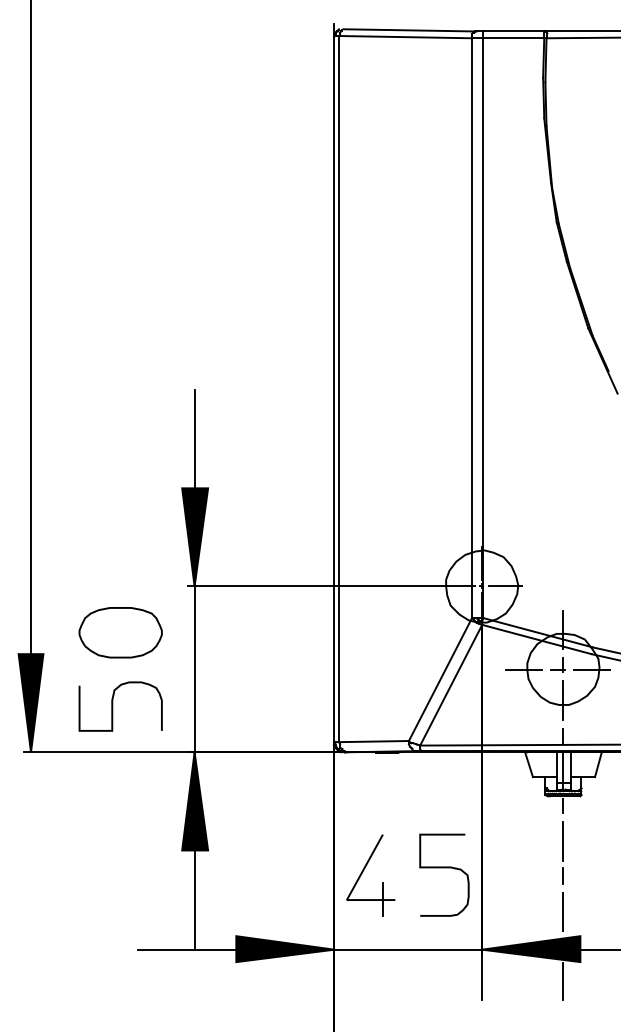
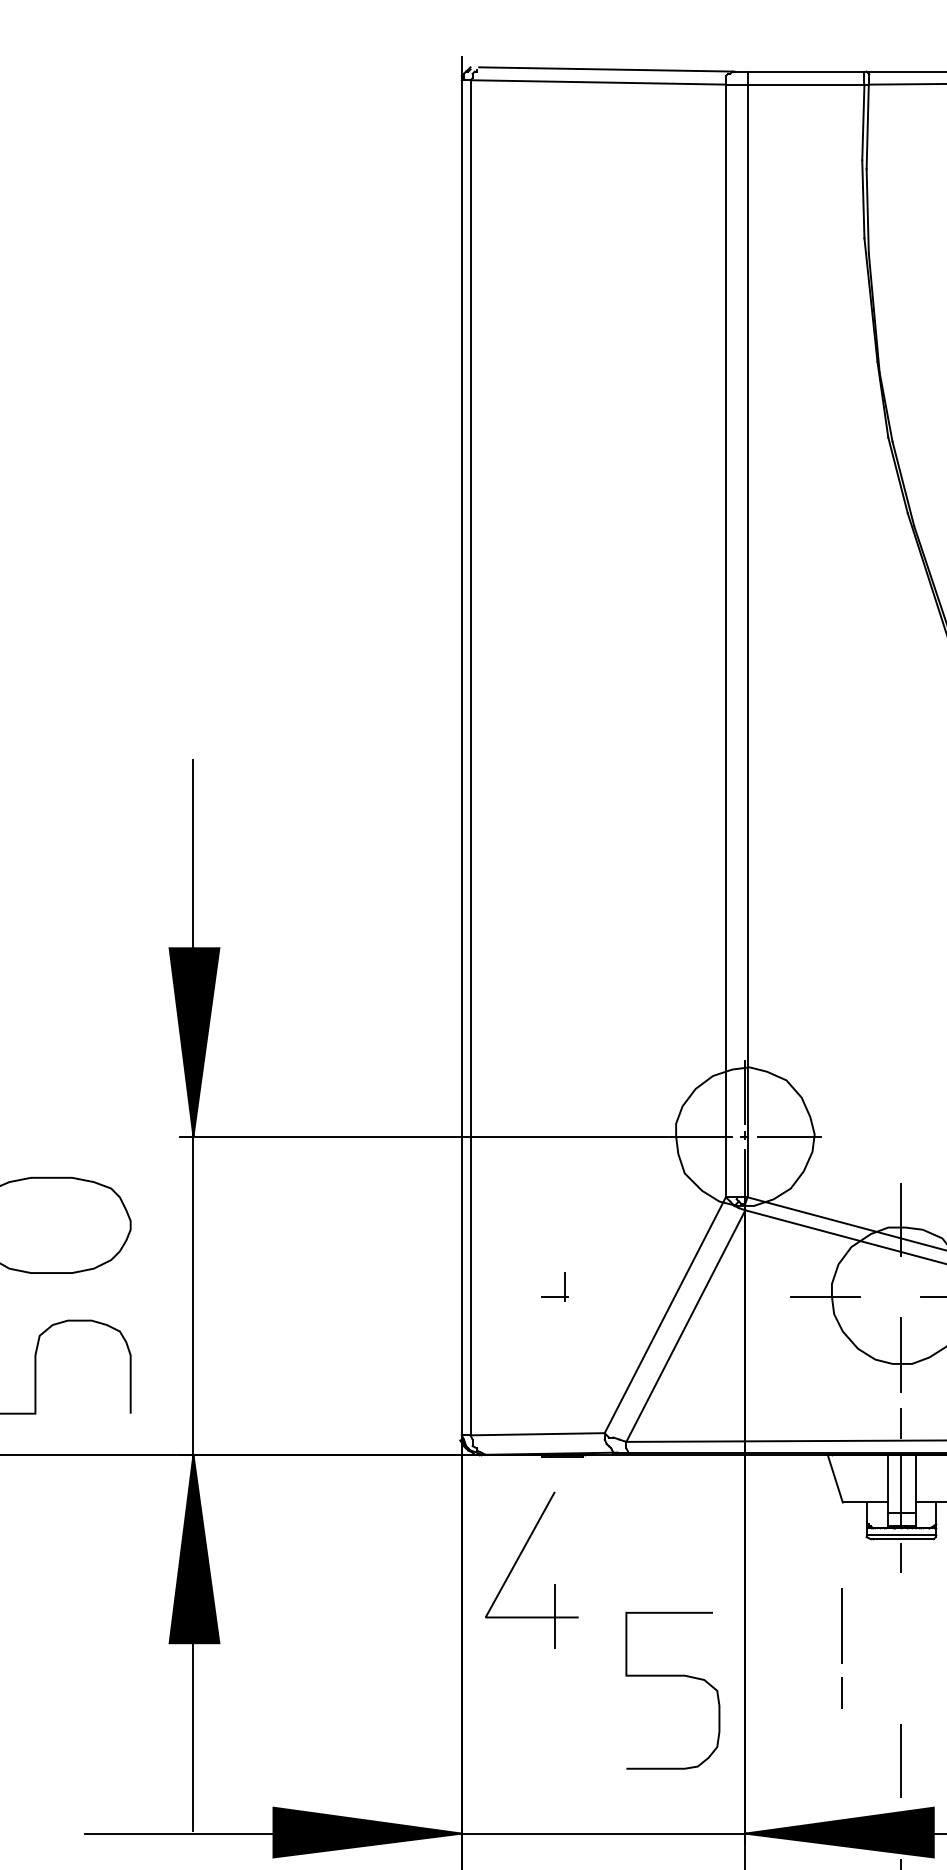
part: (557, 664) -> (554, 1286), moved
line: (562, 852) -> (839, 1647), moved
part: (363, 872) -> (517, 1564), moved

